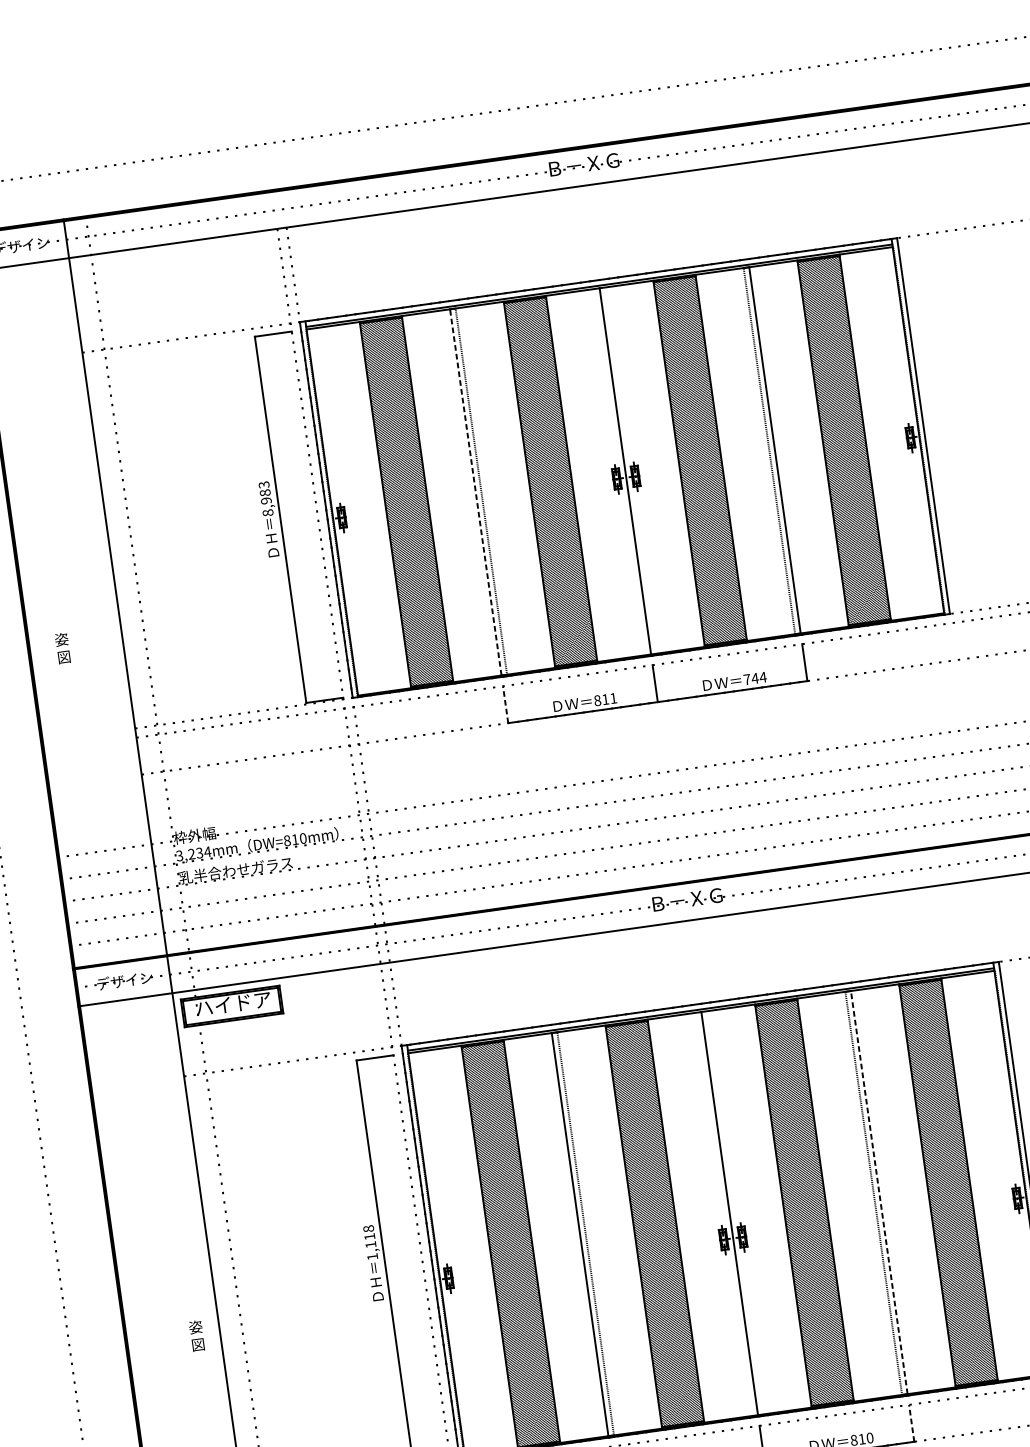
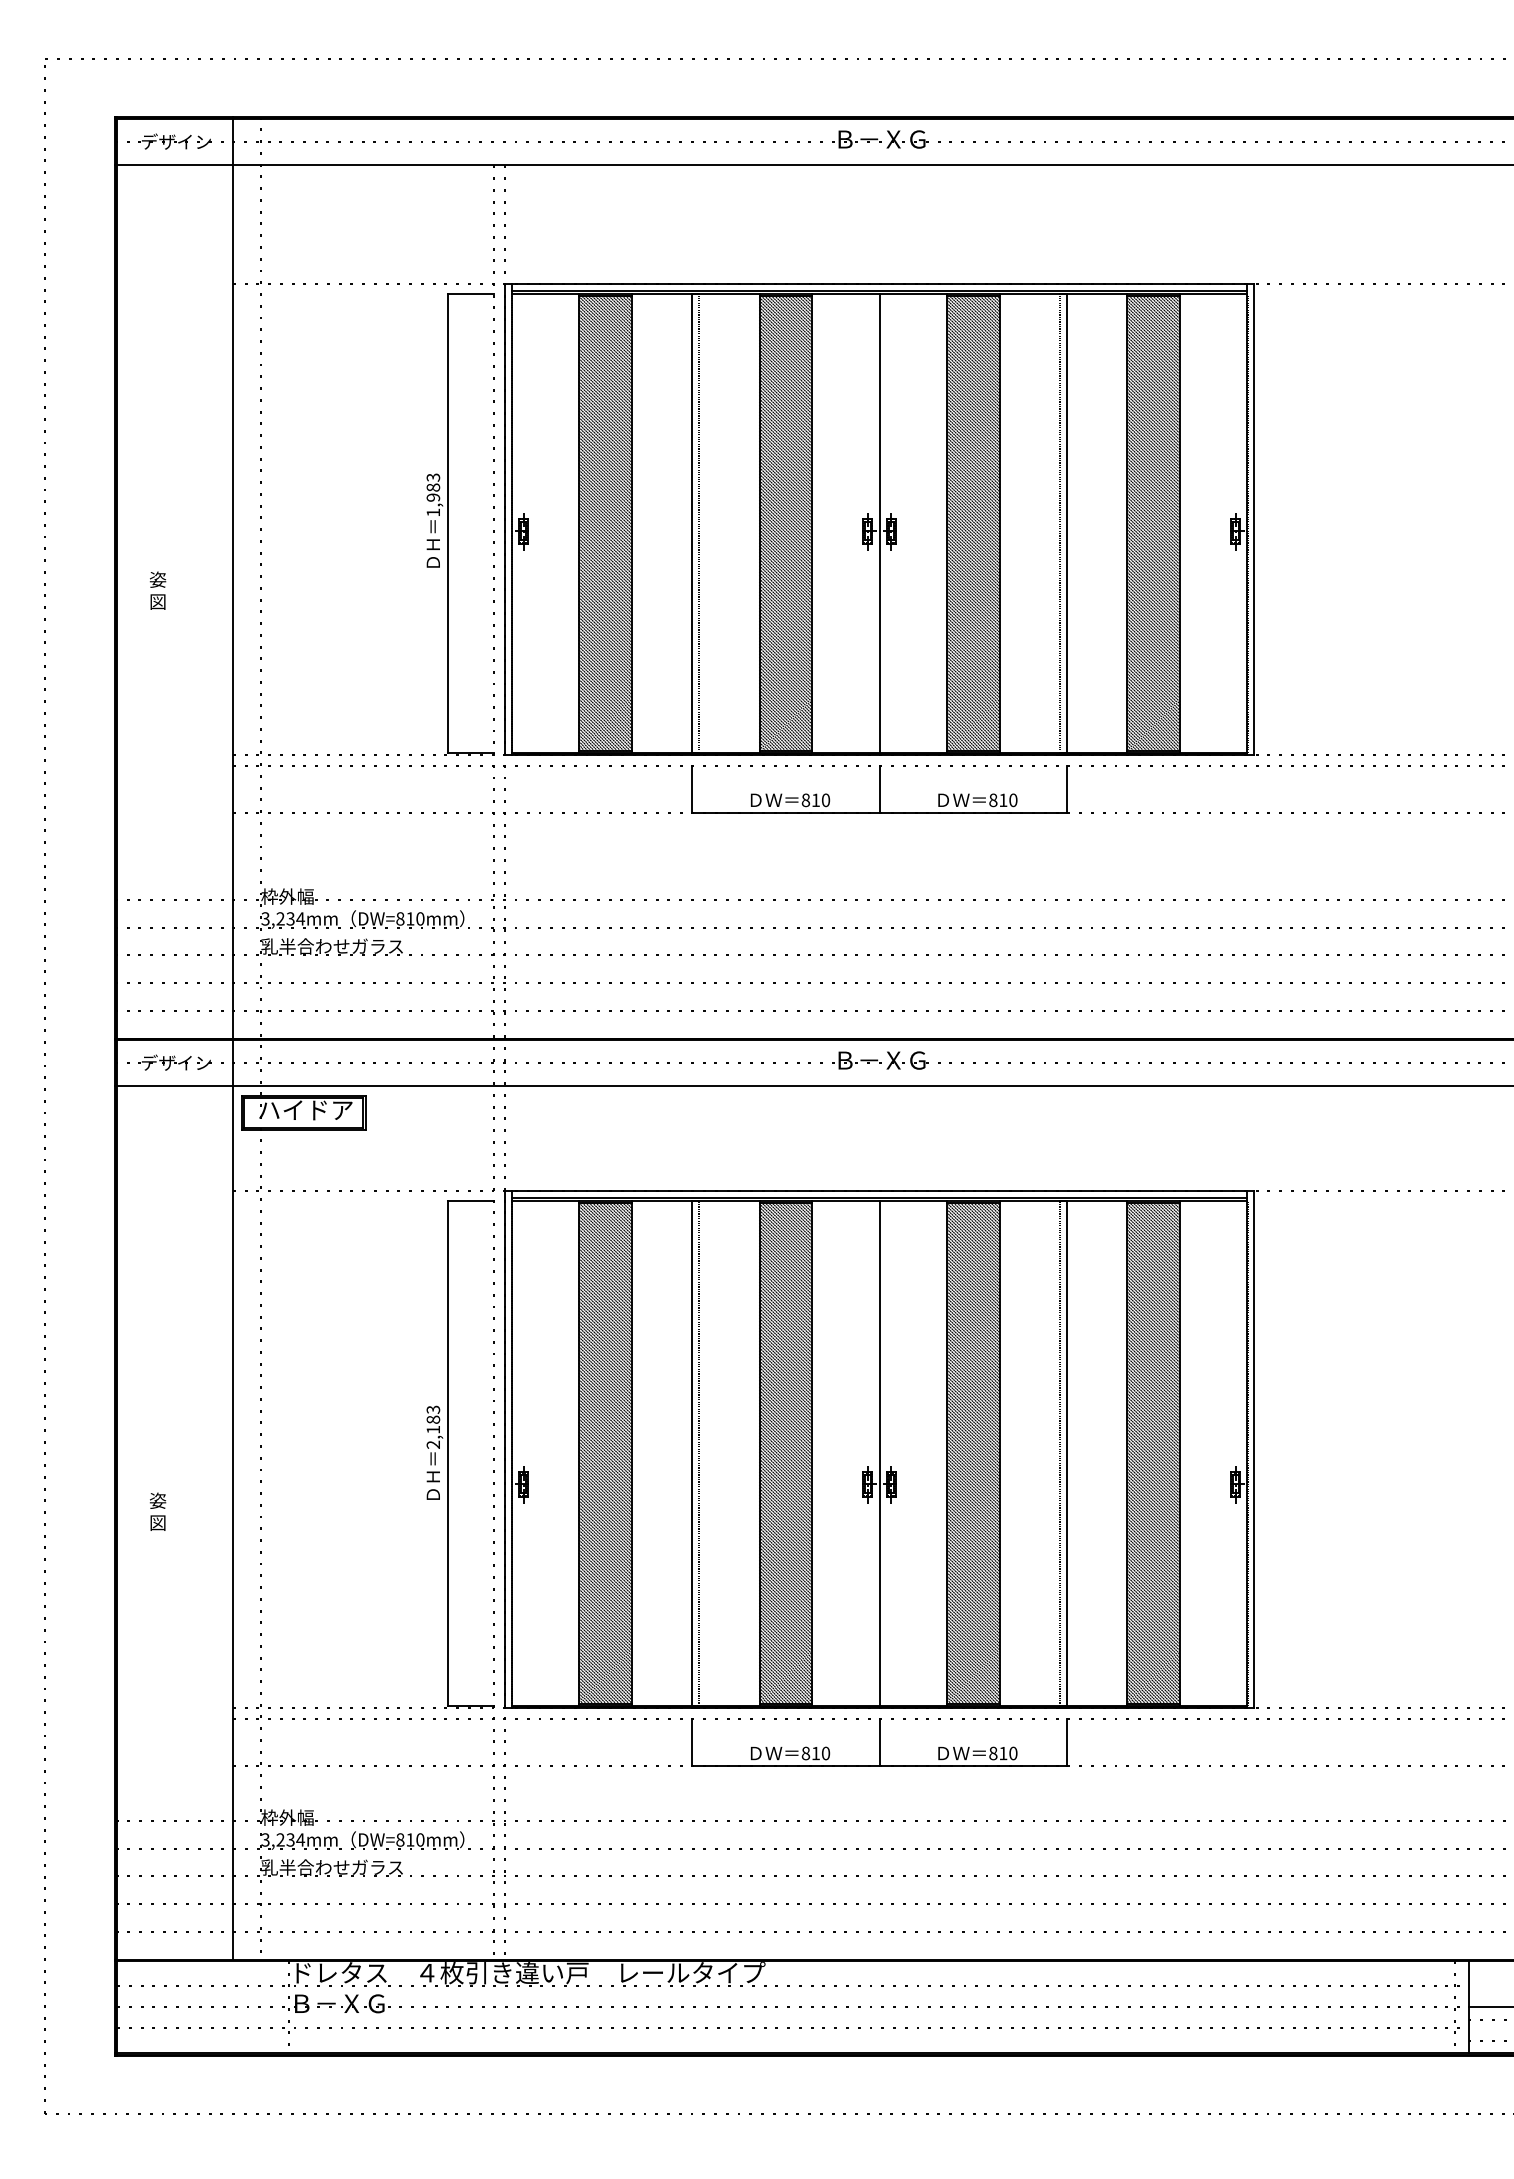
line: (475, 491) -> (692, 522), dashed -> solid
text: (268, 512) -> (433, 512), 8,983 -> 1,983
text: (62, 648) -> (157, 590), moved
text: (755, 678) -> (1003, 800), 744 -> 810
text: (614, 698) -> (826, 800), 811 -> 810
line: (505, 703) -> (692, 788), dashed -> solid
line: (879, 1192) -> (1067, 1453), dashed -> solid
text: (370, 1242) -> (433, 1426), 1,118 -> 2,183
text: (197, 1335) -> (158, 1511), moved
line: (912, 1423) -> (1067, 1742), dashed -> solid

